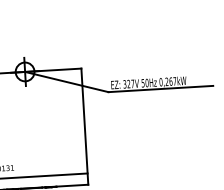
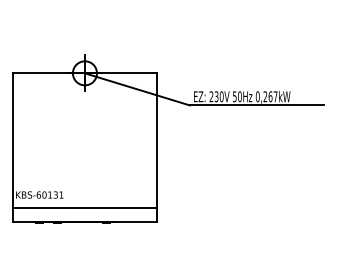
text: (128, 83) -> (216, 96), 327V -> 230V

